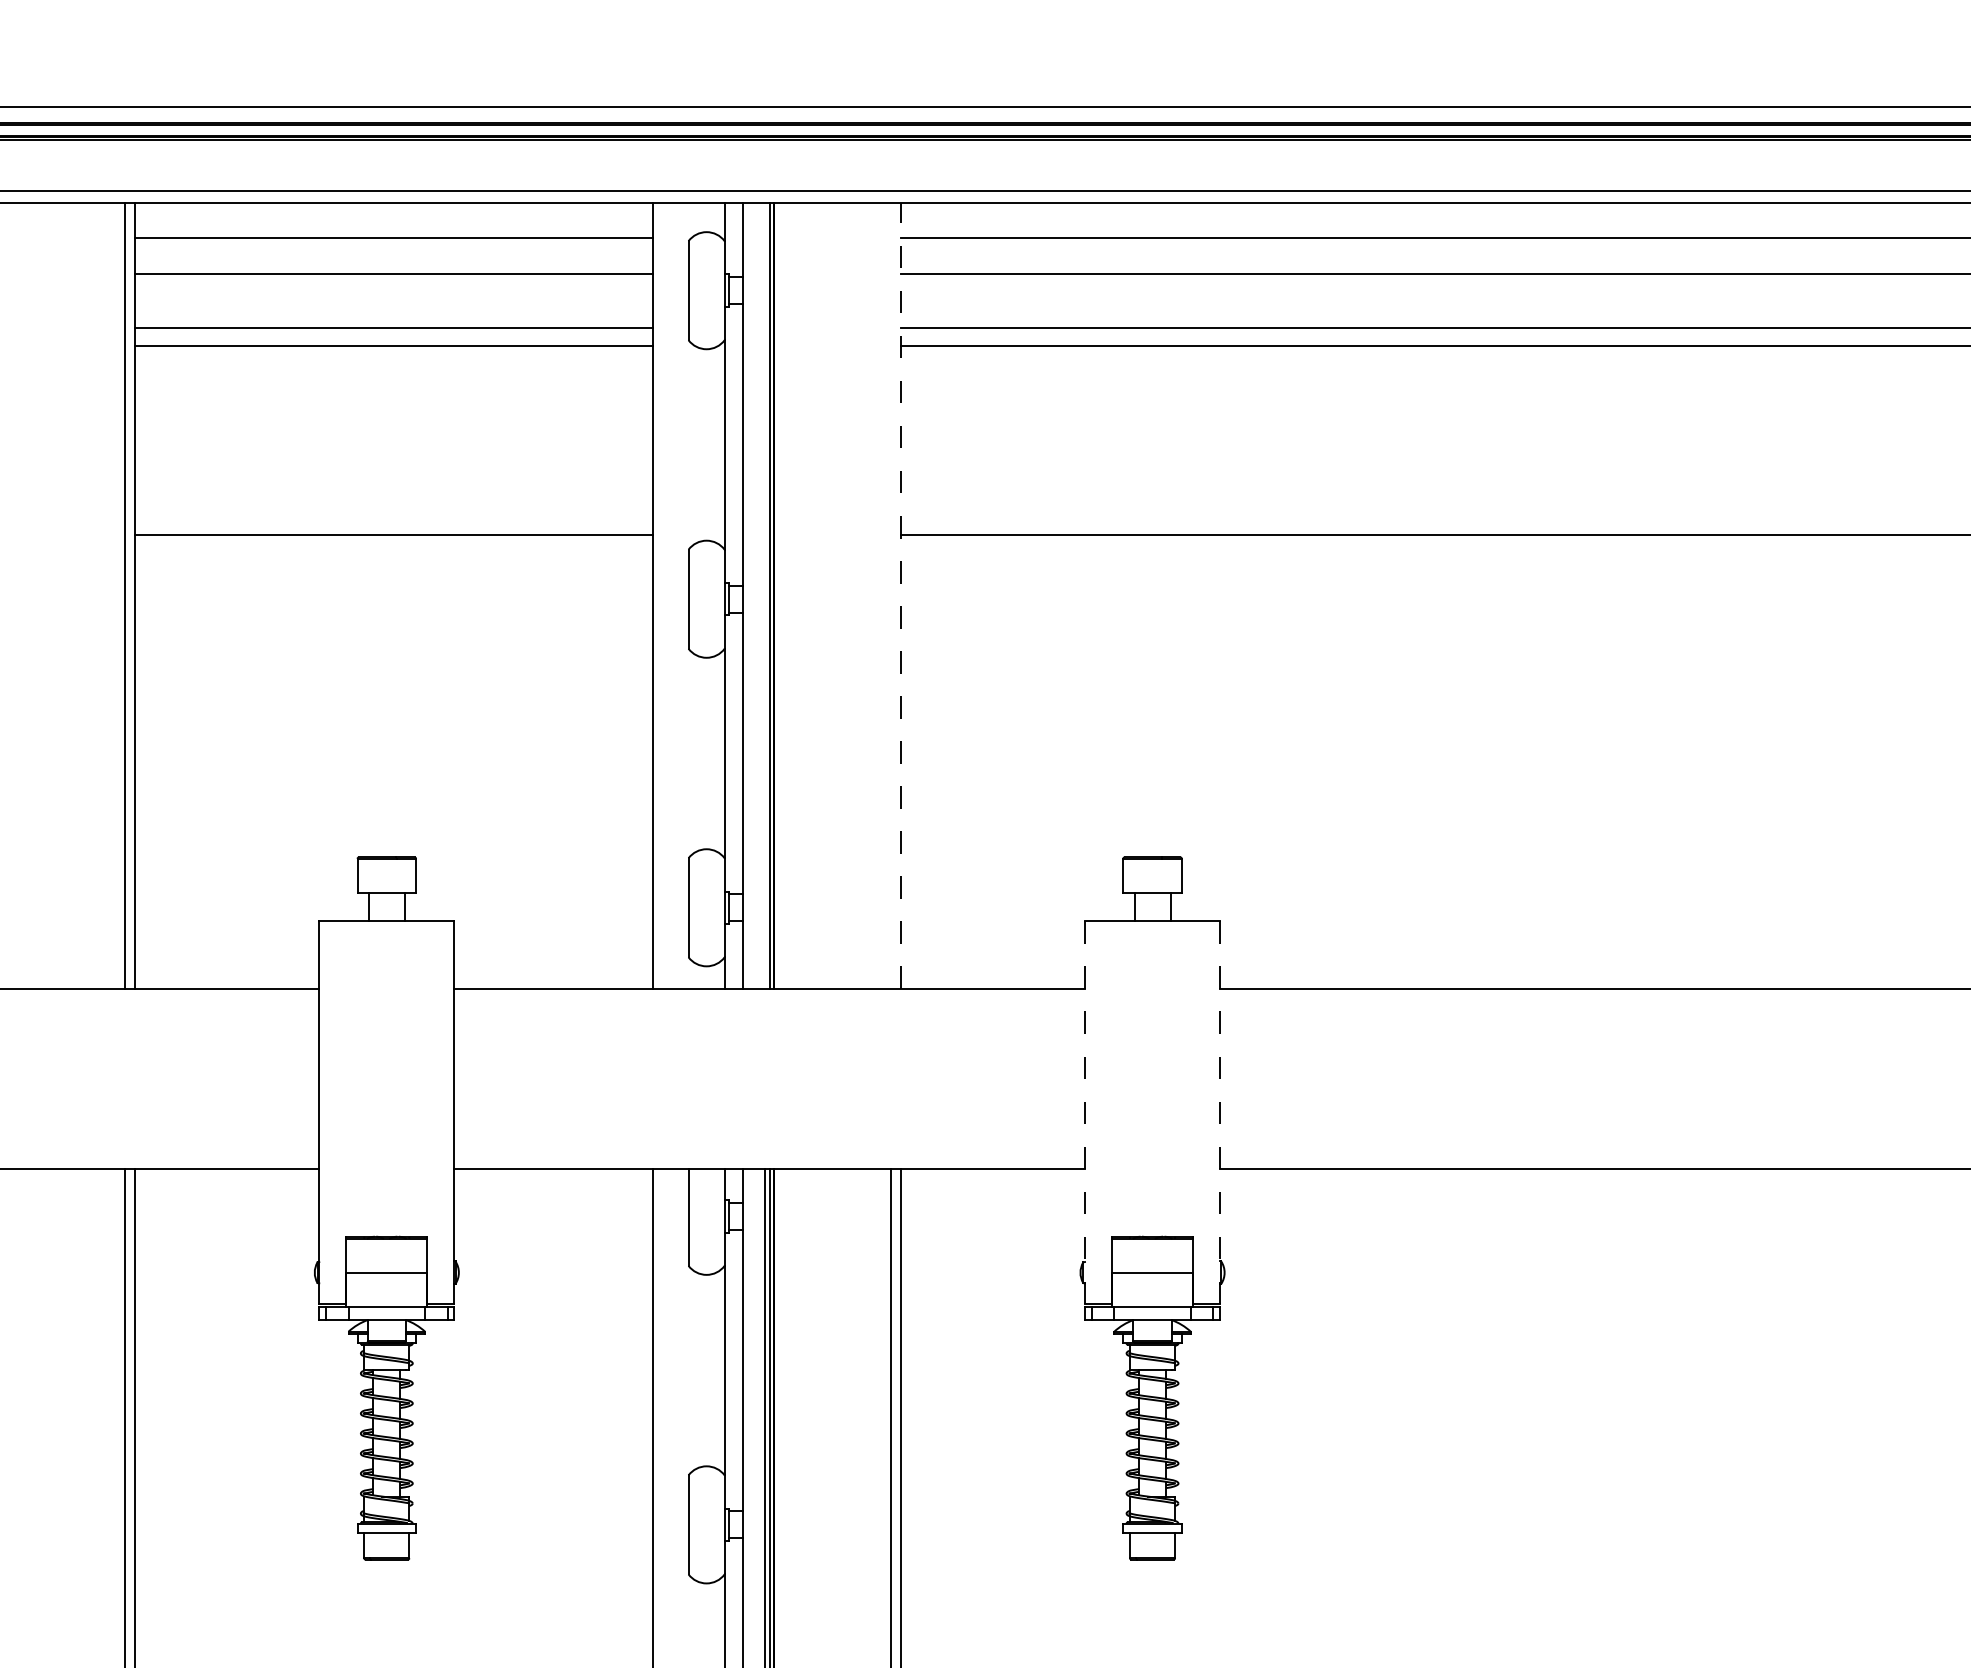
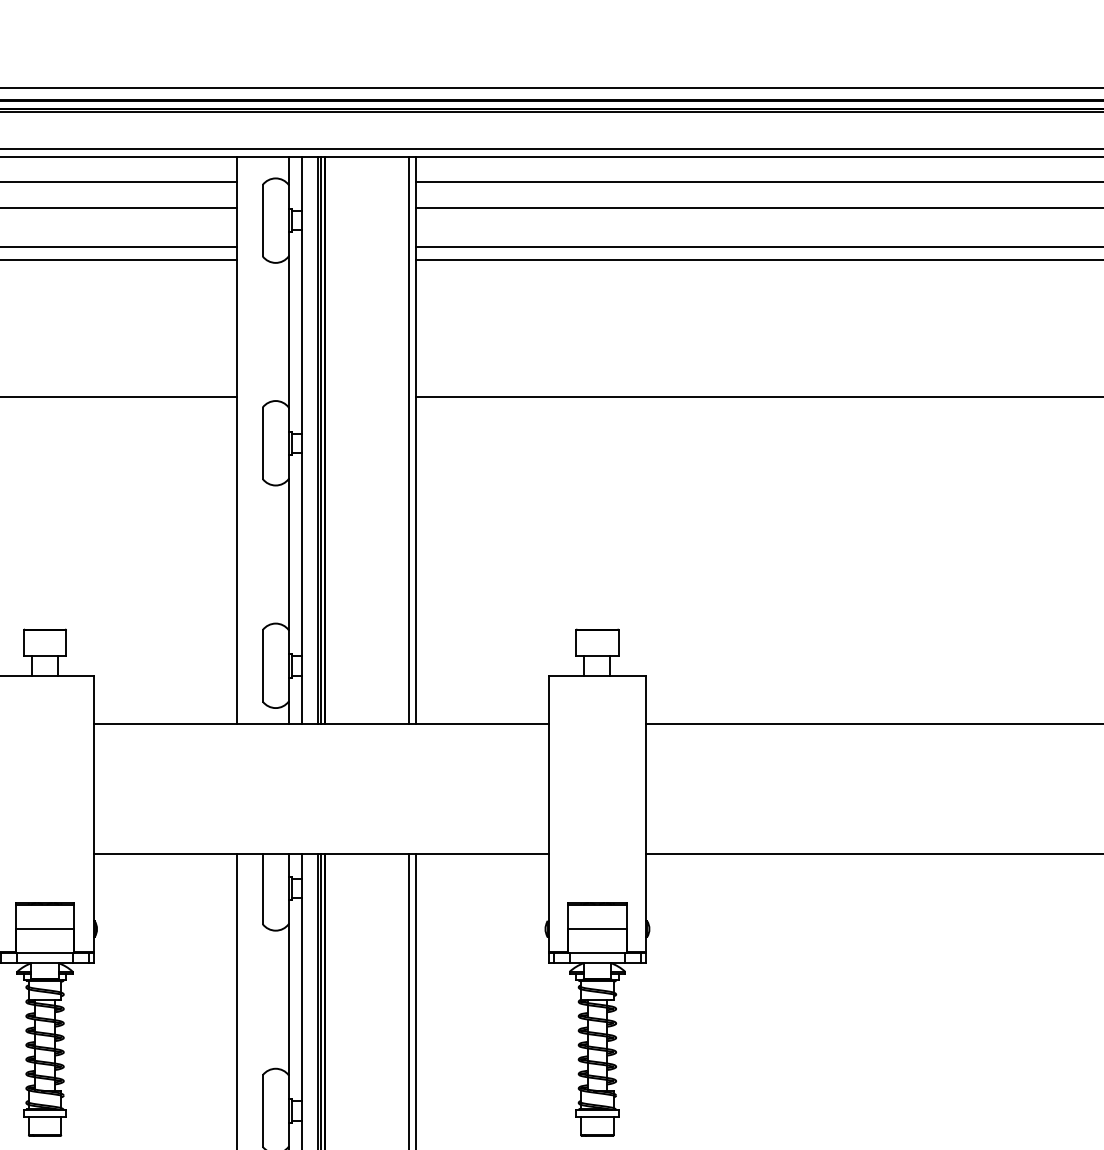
line: (765, 595) -> (318, 440), added
line: (891, 595) -> (409, 440), added
line: (900, 595) -> (415, 440), dashed -> solid
line: (1084, 1113) -> (548, 814), dashed -> solid
line: (1220, 1113) -> (646, 814), dashed -> solid

